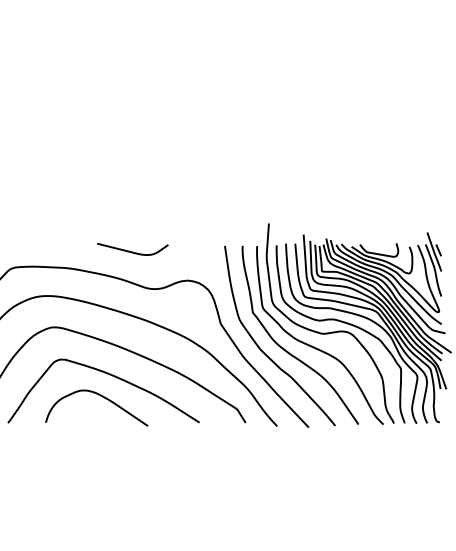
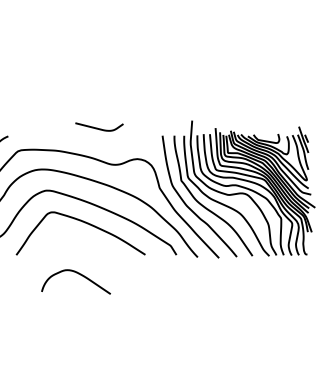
curve: (132, 251) -> (99, 128), moved
curve: (100, 396) -> (78, 274), moved

